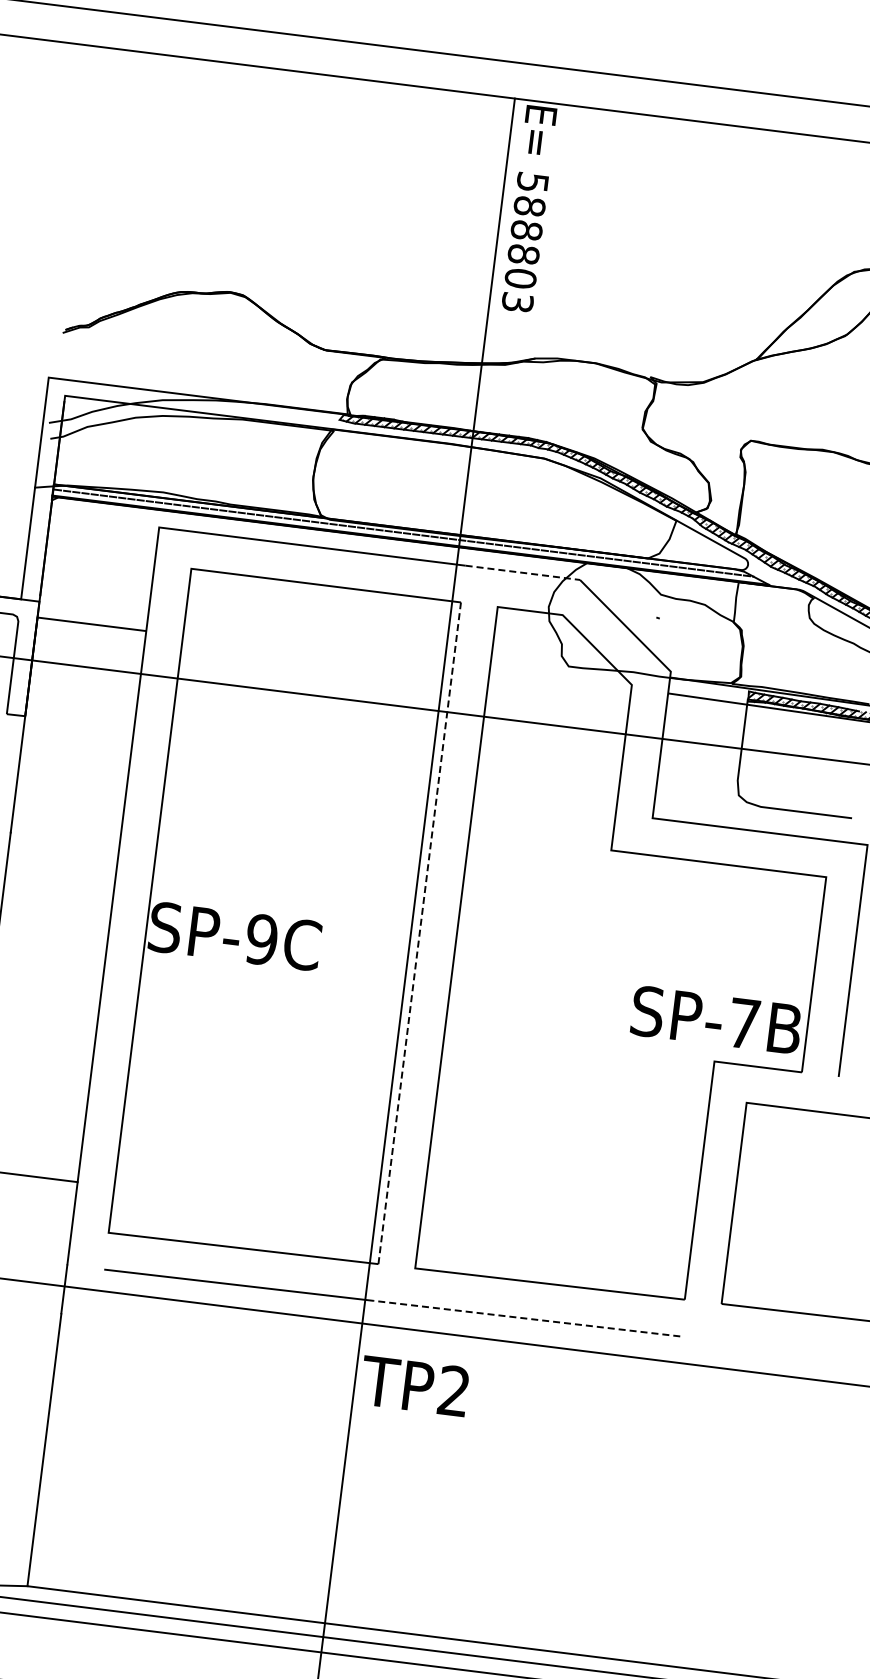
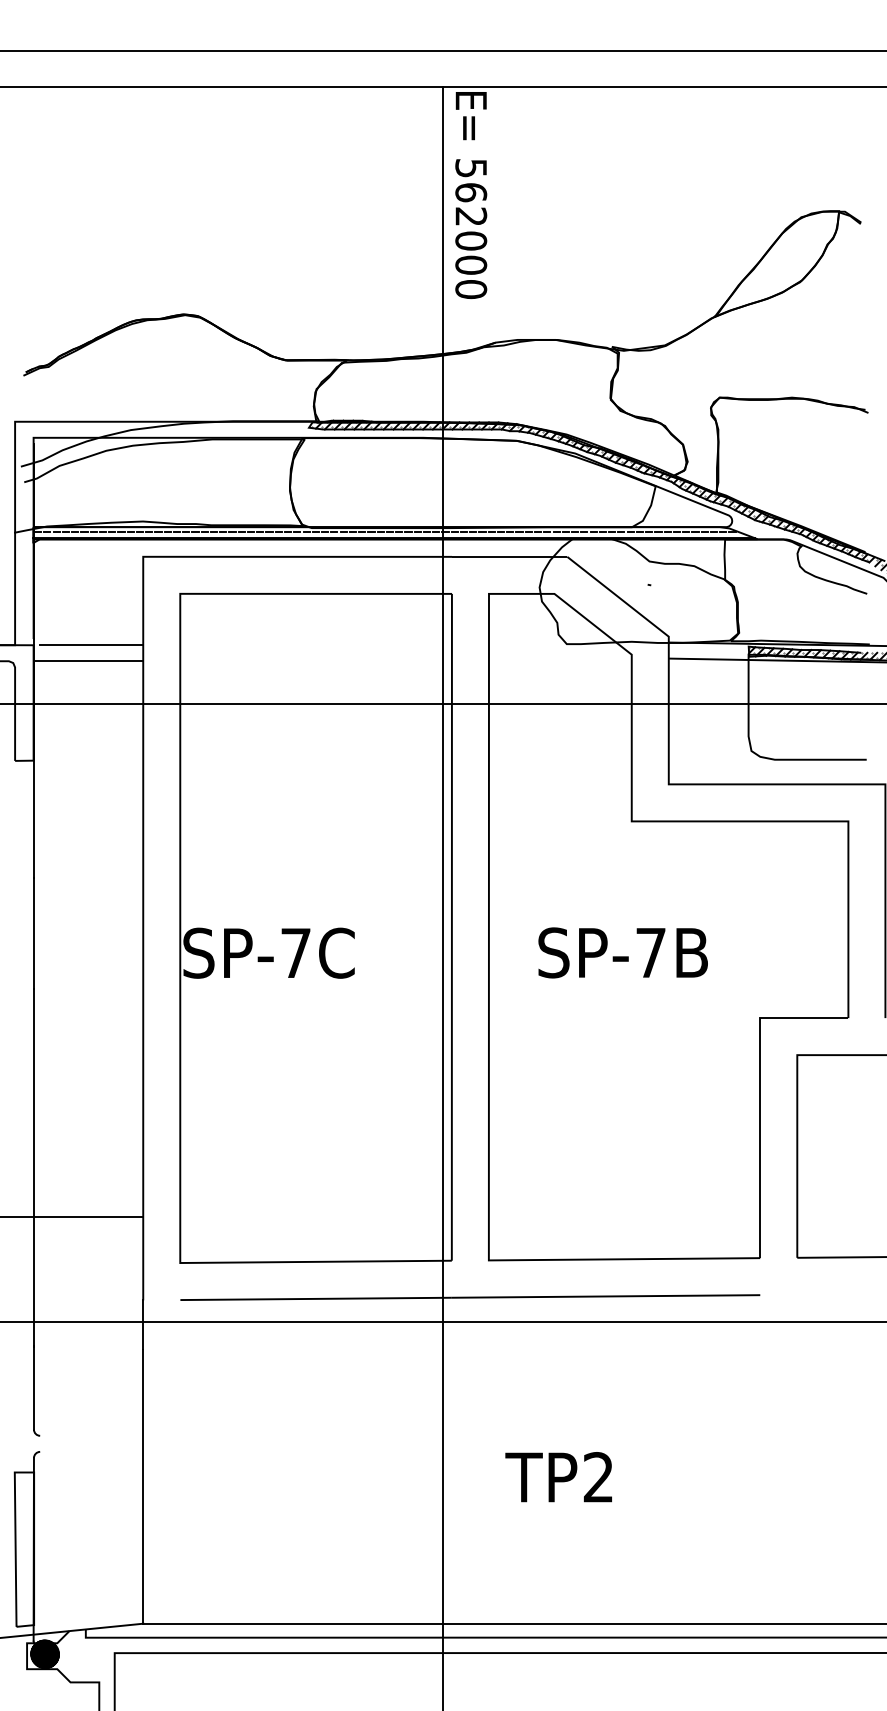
text: (523, 255) -> (471, 241), 588803 -> 562000
line: (522, 572) -> (509, 556), dashed -> solid
line: (96, 609) -> (91, 645), added
line: (419, 932) -> (451, 926), dashed -> solid
text: (261, 938) -> (295, 952), SP-9C -> SP-7C
text: (715, 1019) -> (622, 952), moved
line: (526, 1318) -> (605, 1296), dashed -> solid
text: (414, 1386) -> (558, 1477), moved

